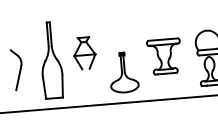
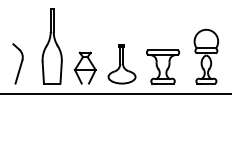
part: (84, 52) -> (85, 67), moved
part: (164, 56) -> (163, 66), moved
part: (16, 69) -> (17, 63), moved

